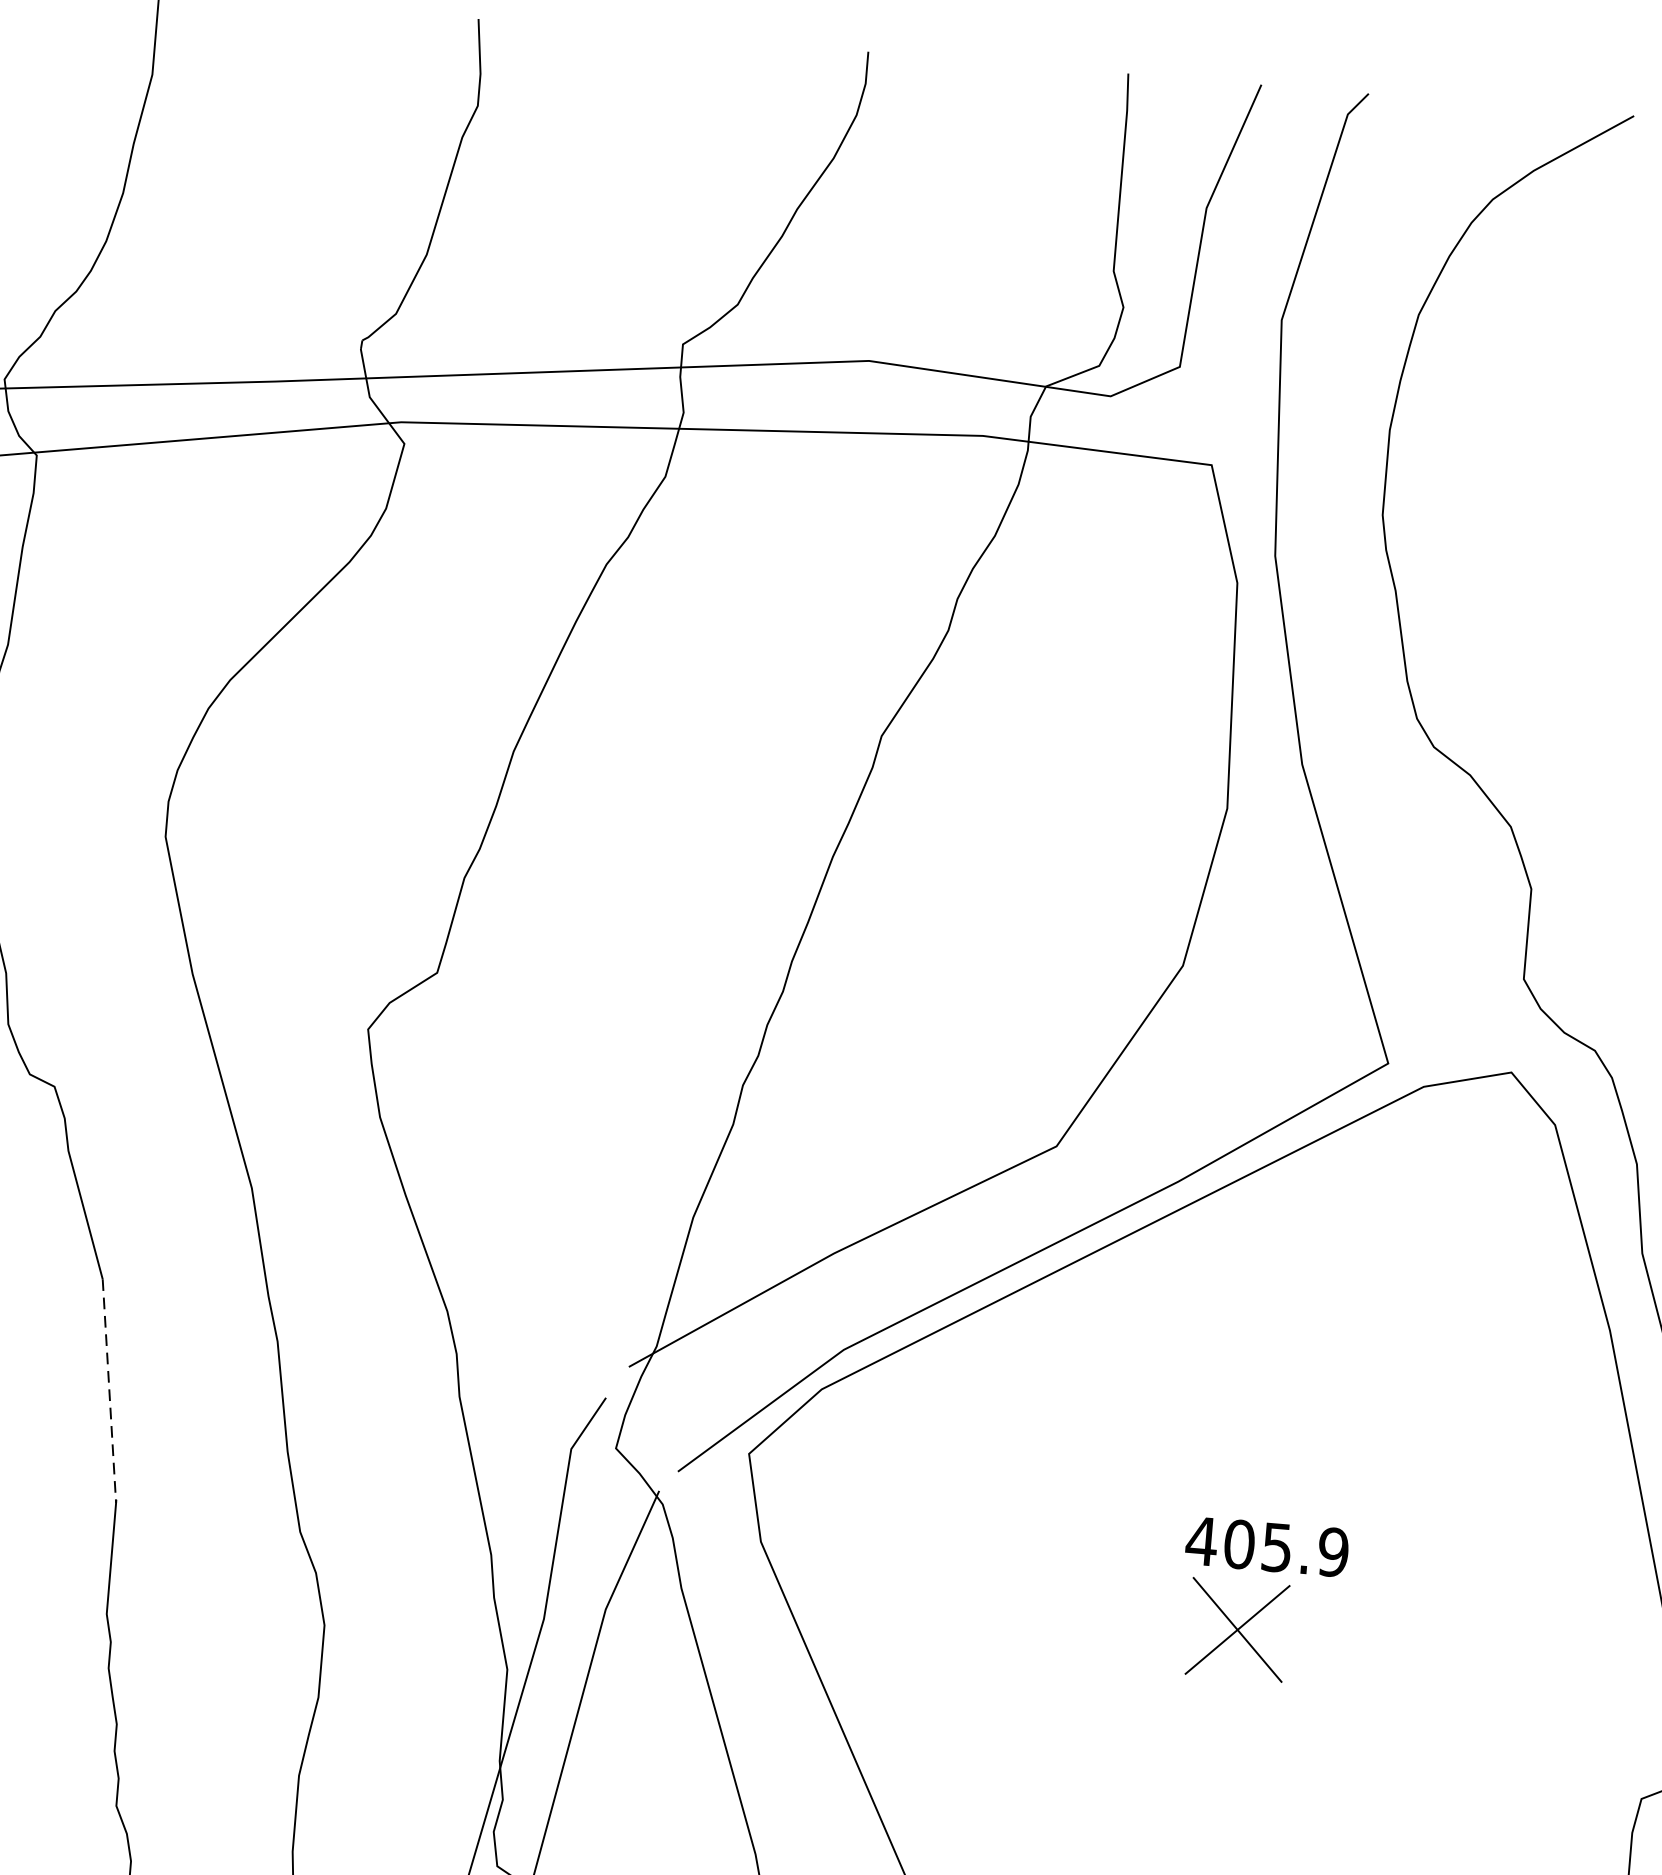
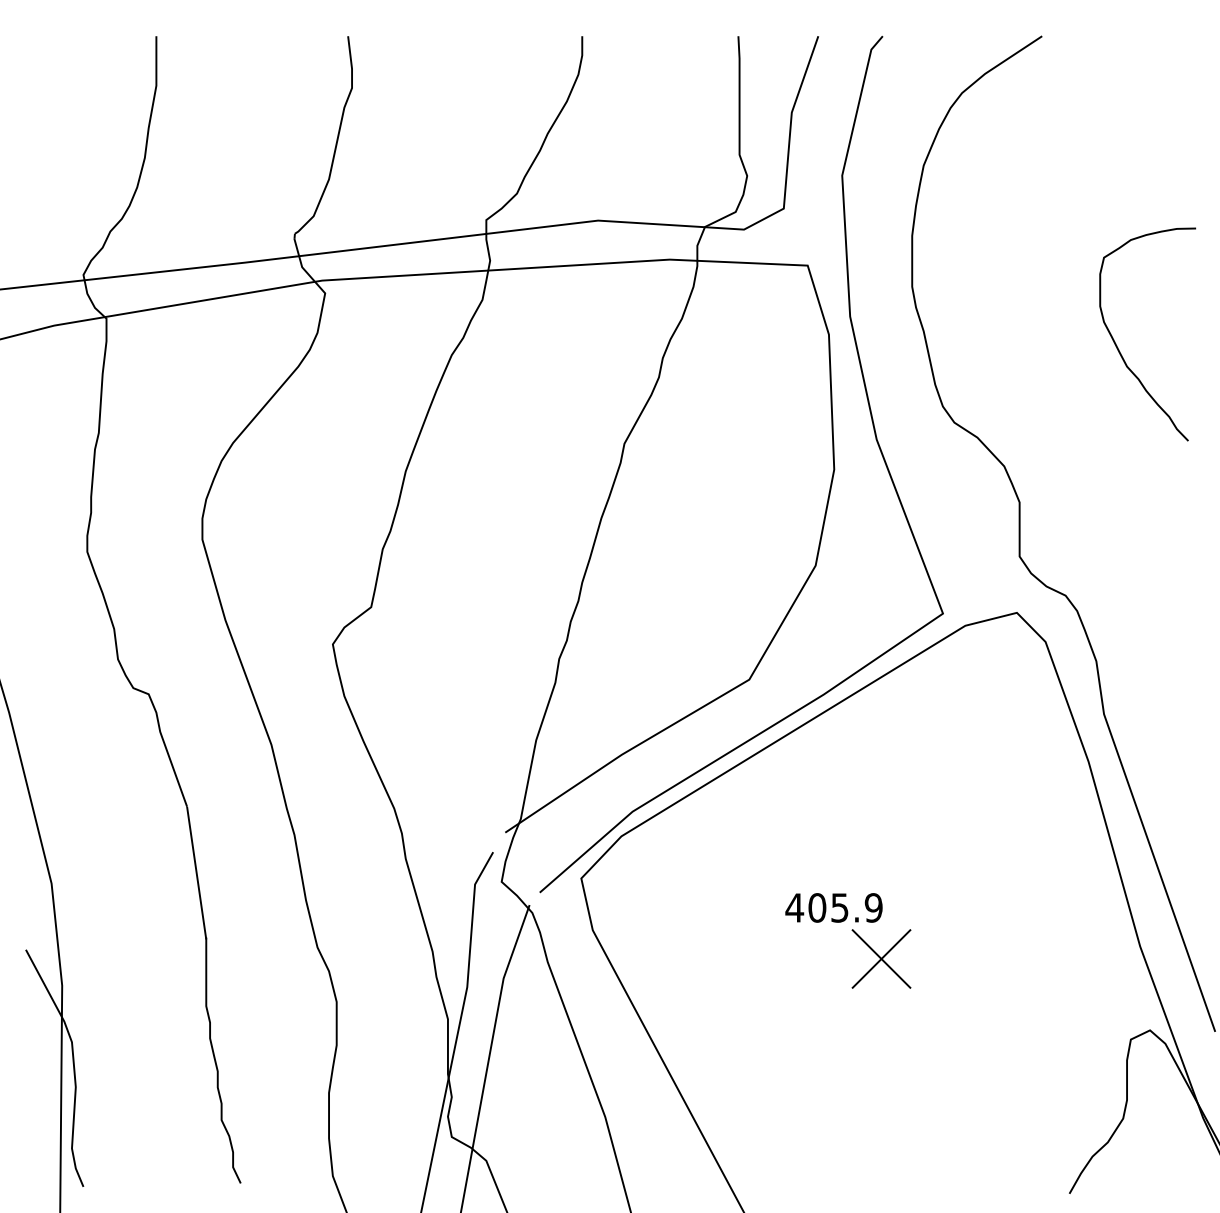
line: (109, 1391) -> (196, 873), dashed -> solid
text: (1266, 1545) -> (833, 907), moved

